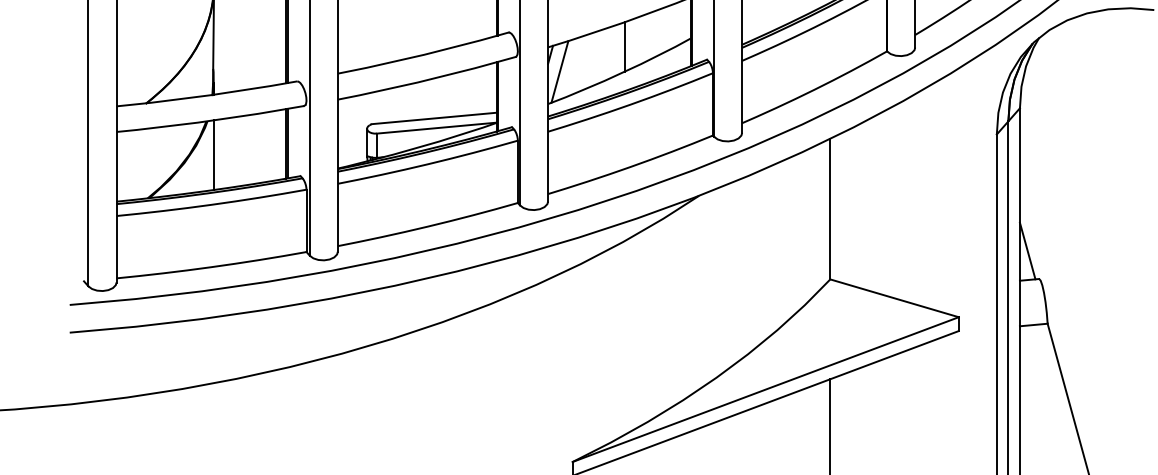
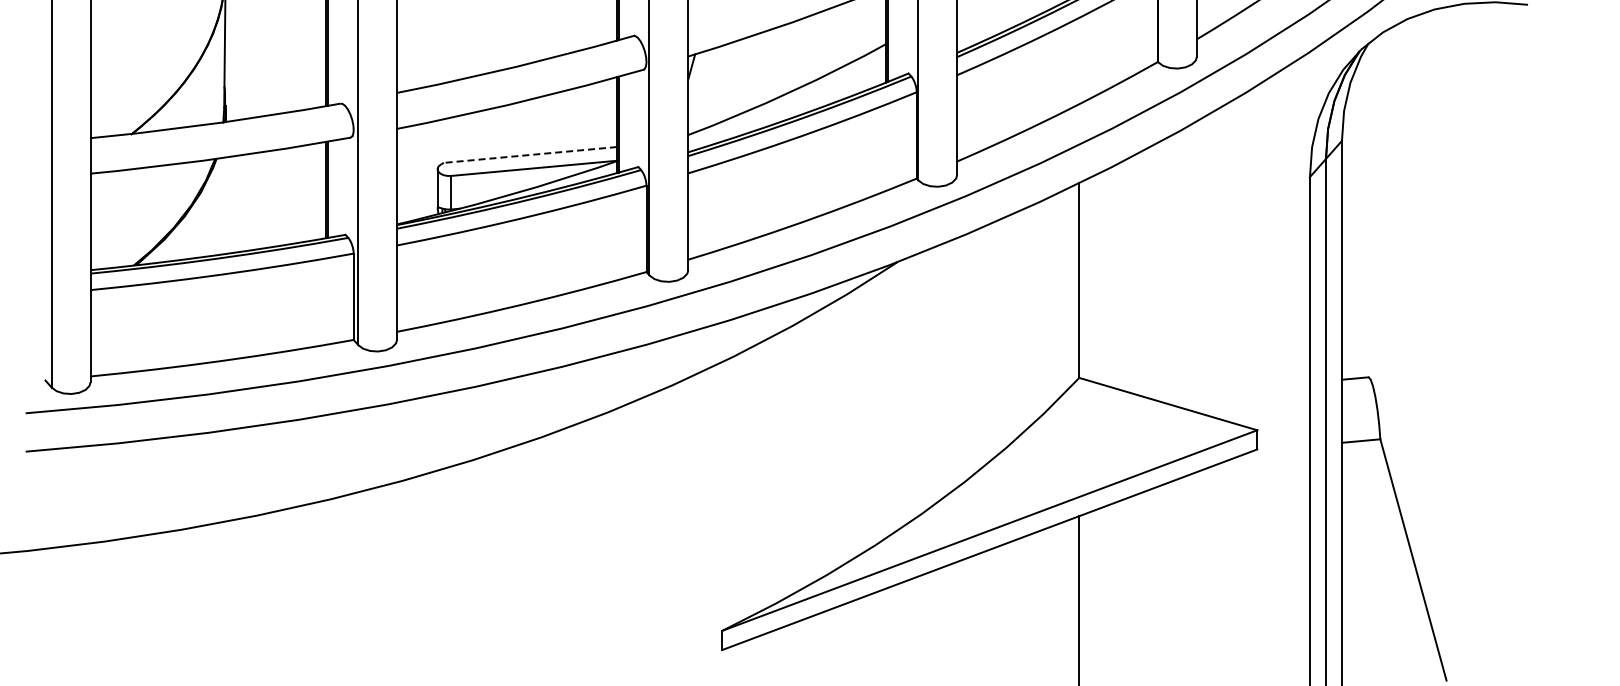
line: (624, 46) -> (794, 55), removed
line: (559, 71) -> (704, 90), removed
line: (434, 118) -> (530, 154), solid -> dashed
line: (213, 154) -> (225, 205), removed
line: (1027, 250) -> (1352, 338), removed

